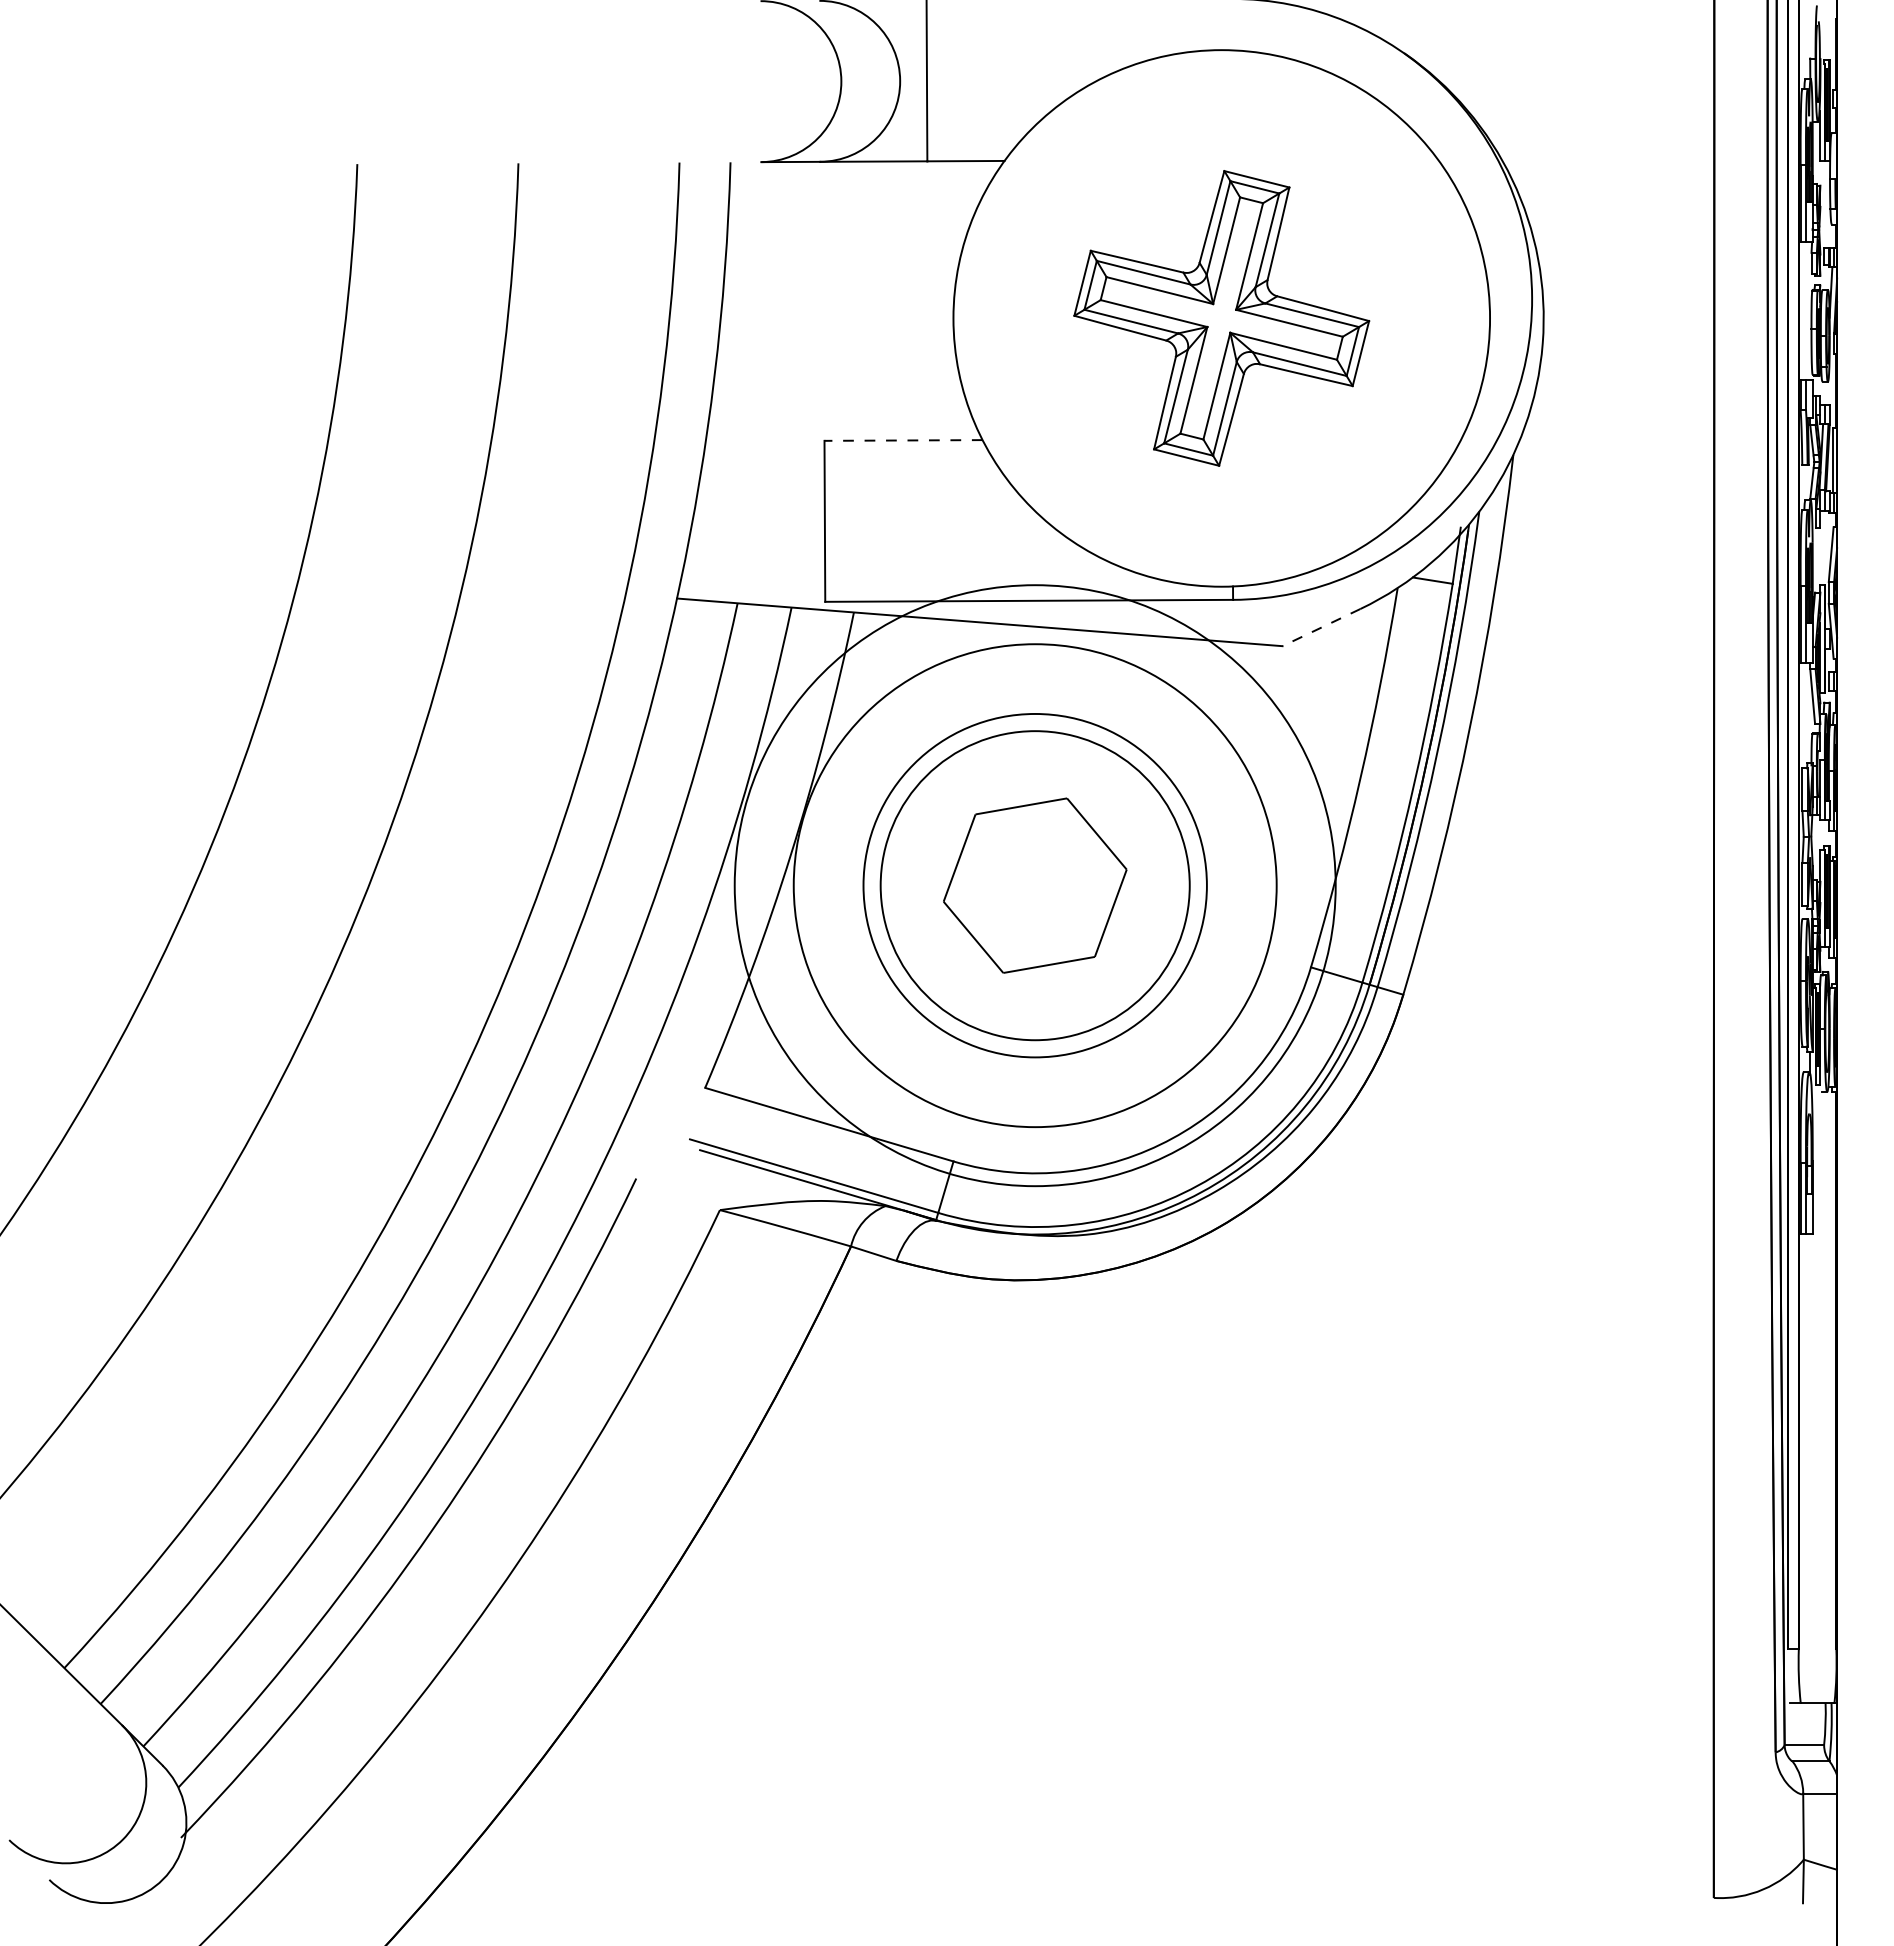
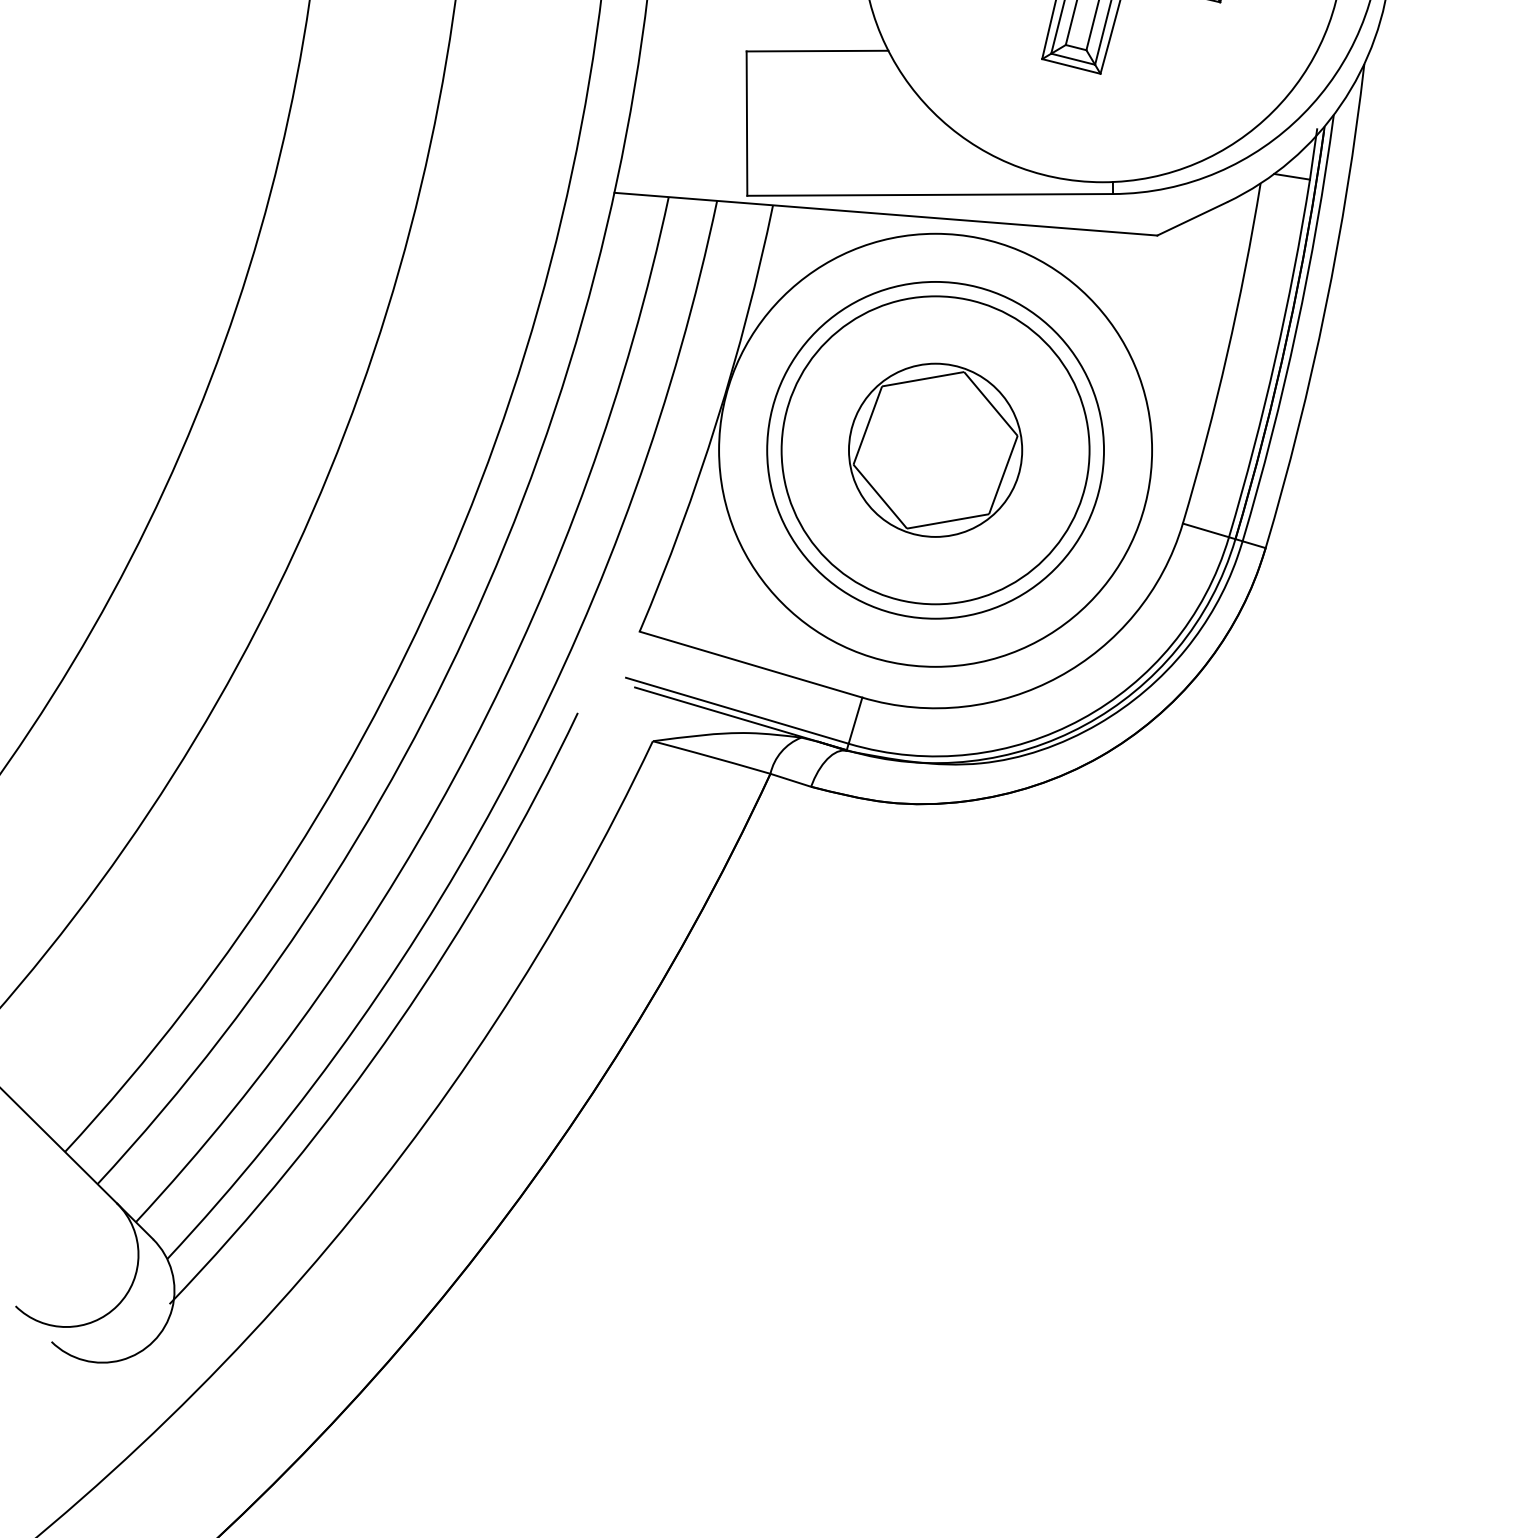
line: (903, 440) -> (817, 51), dashed -> solid
line: (1320, 627) -> (1191, 218), dashed -> solid
circle: (1034, 885) -> (934, 450), size x0.62
circle: (1035, 885) -> (935, 450), size x0.62

